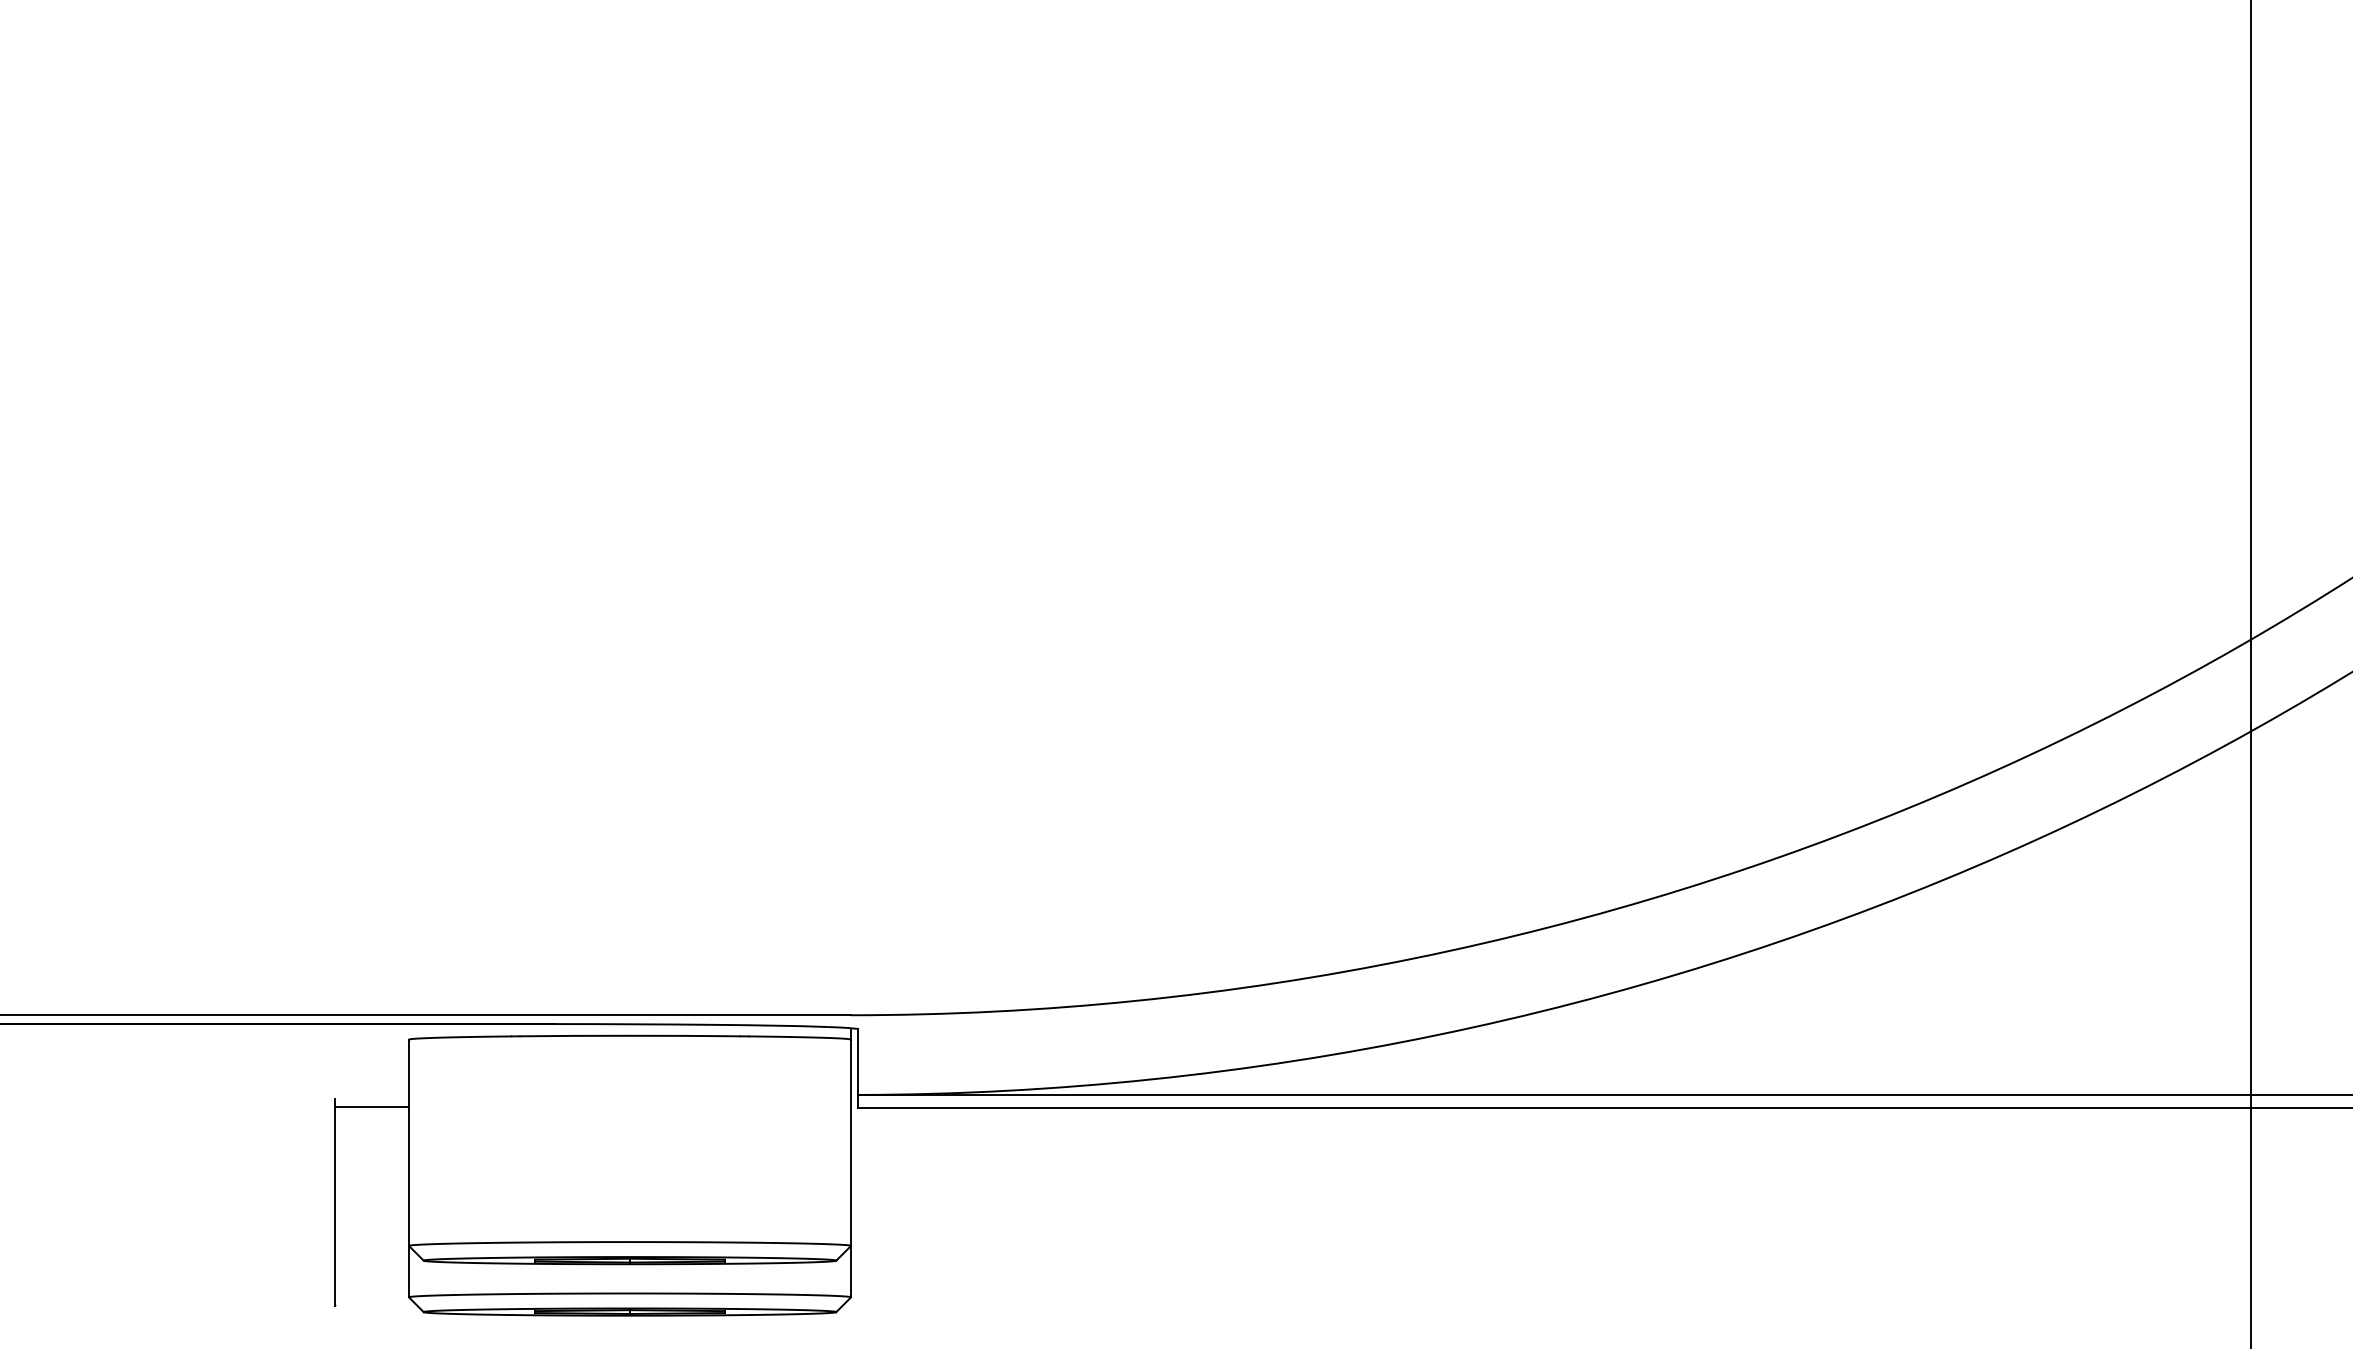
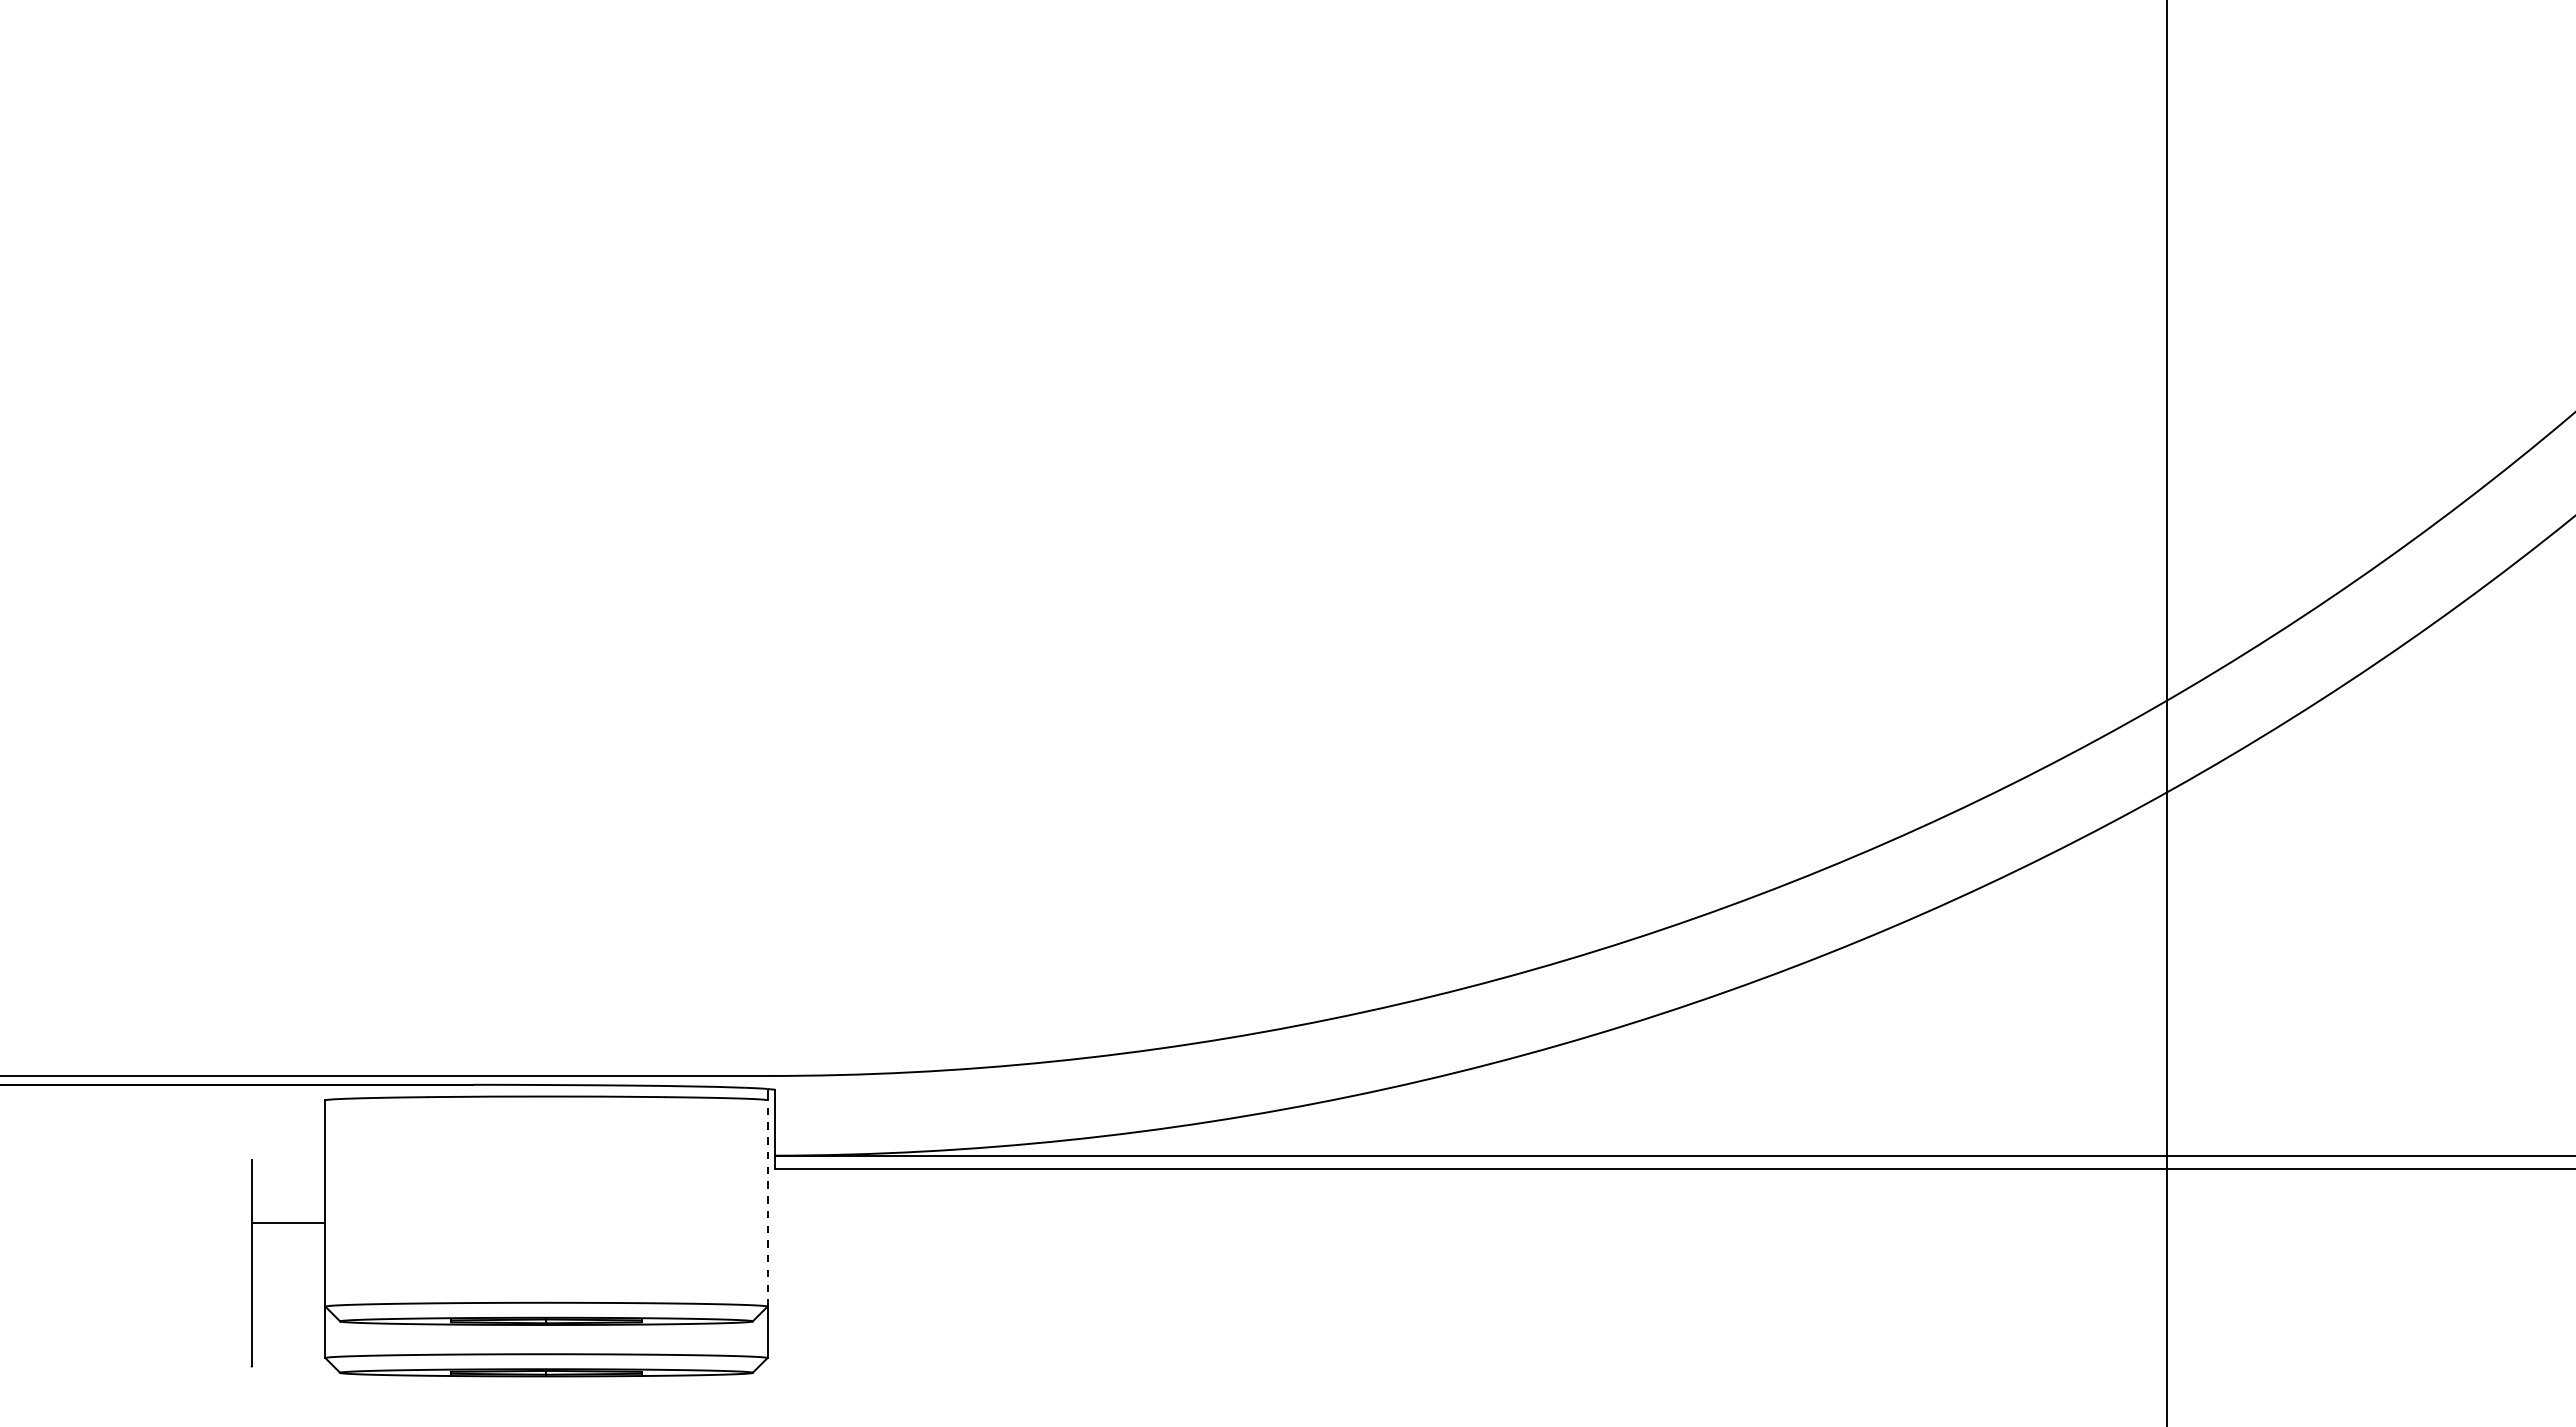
line: (372, 1106) -> (288, 1223), moved
line: (851, 1142) -> (767, 1203), solid -> dashed

